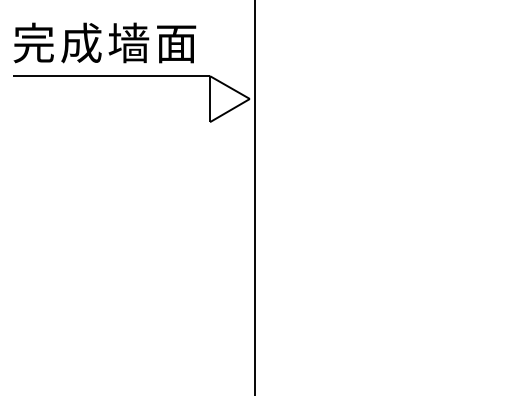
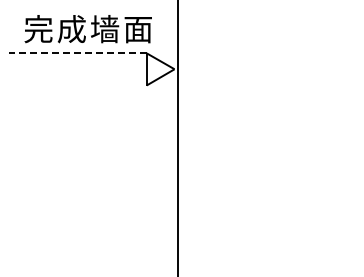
text: (103, 43) -> (87, 29), moved
line: (111, 76) -> (77, 53), solid -> dashed

